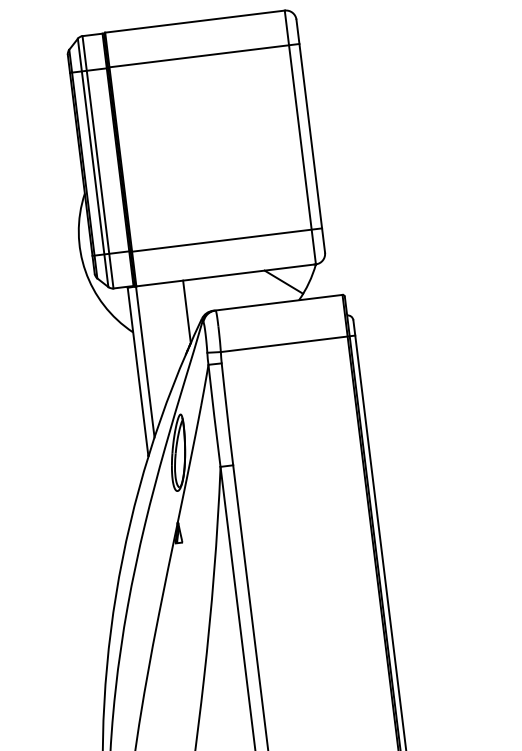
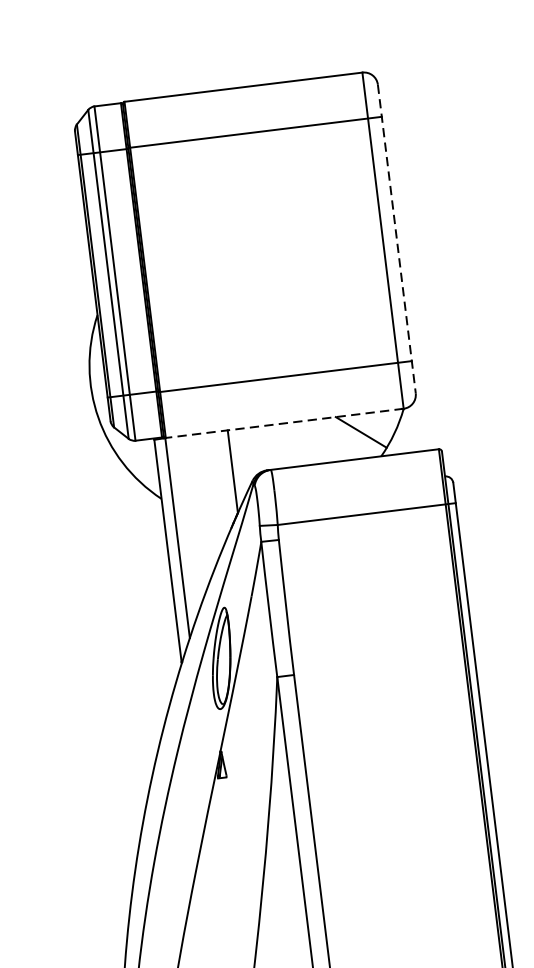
line: (310, 136) -> (396, 239), solid -> dashed
line: (225, 275) -> (283, 423), solid -> dashed

